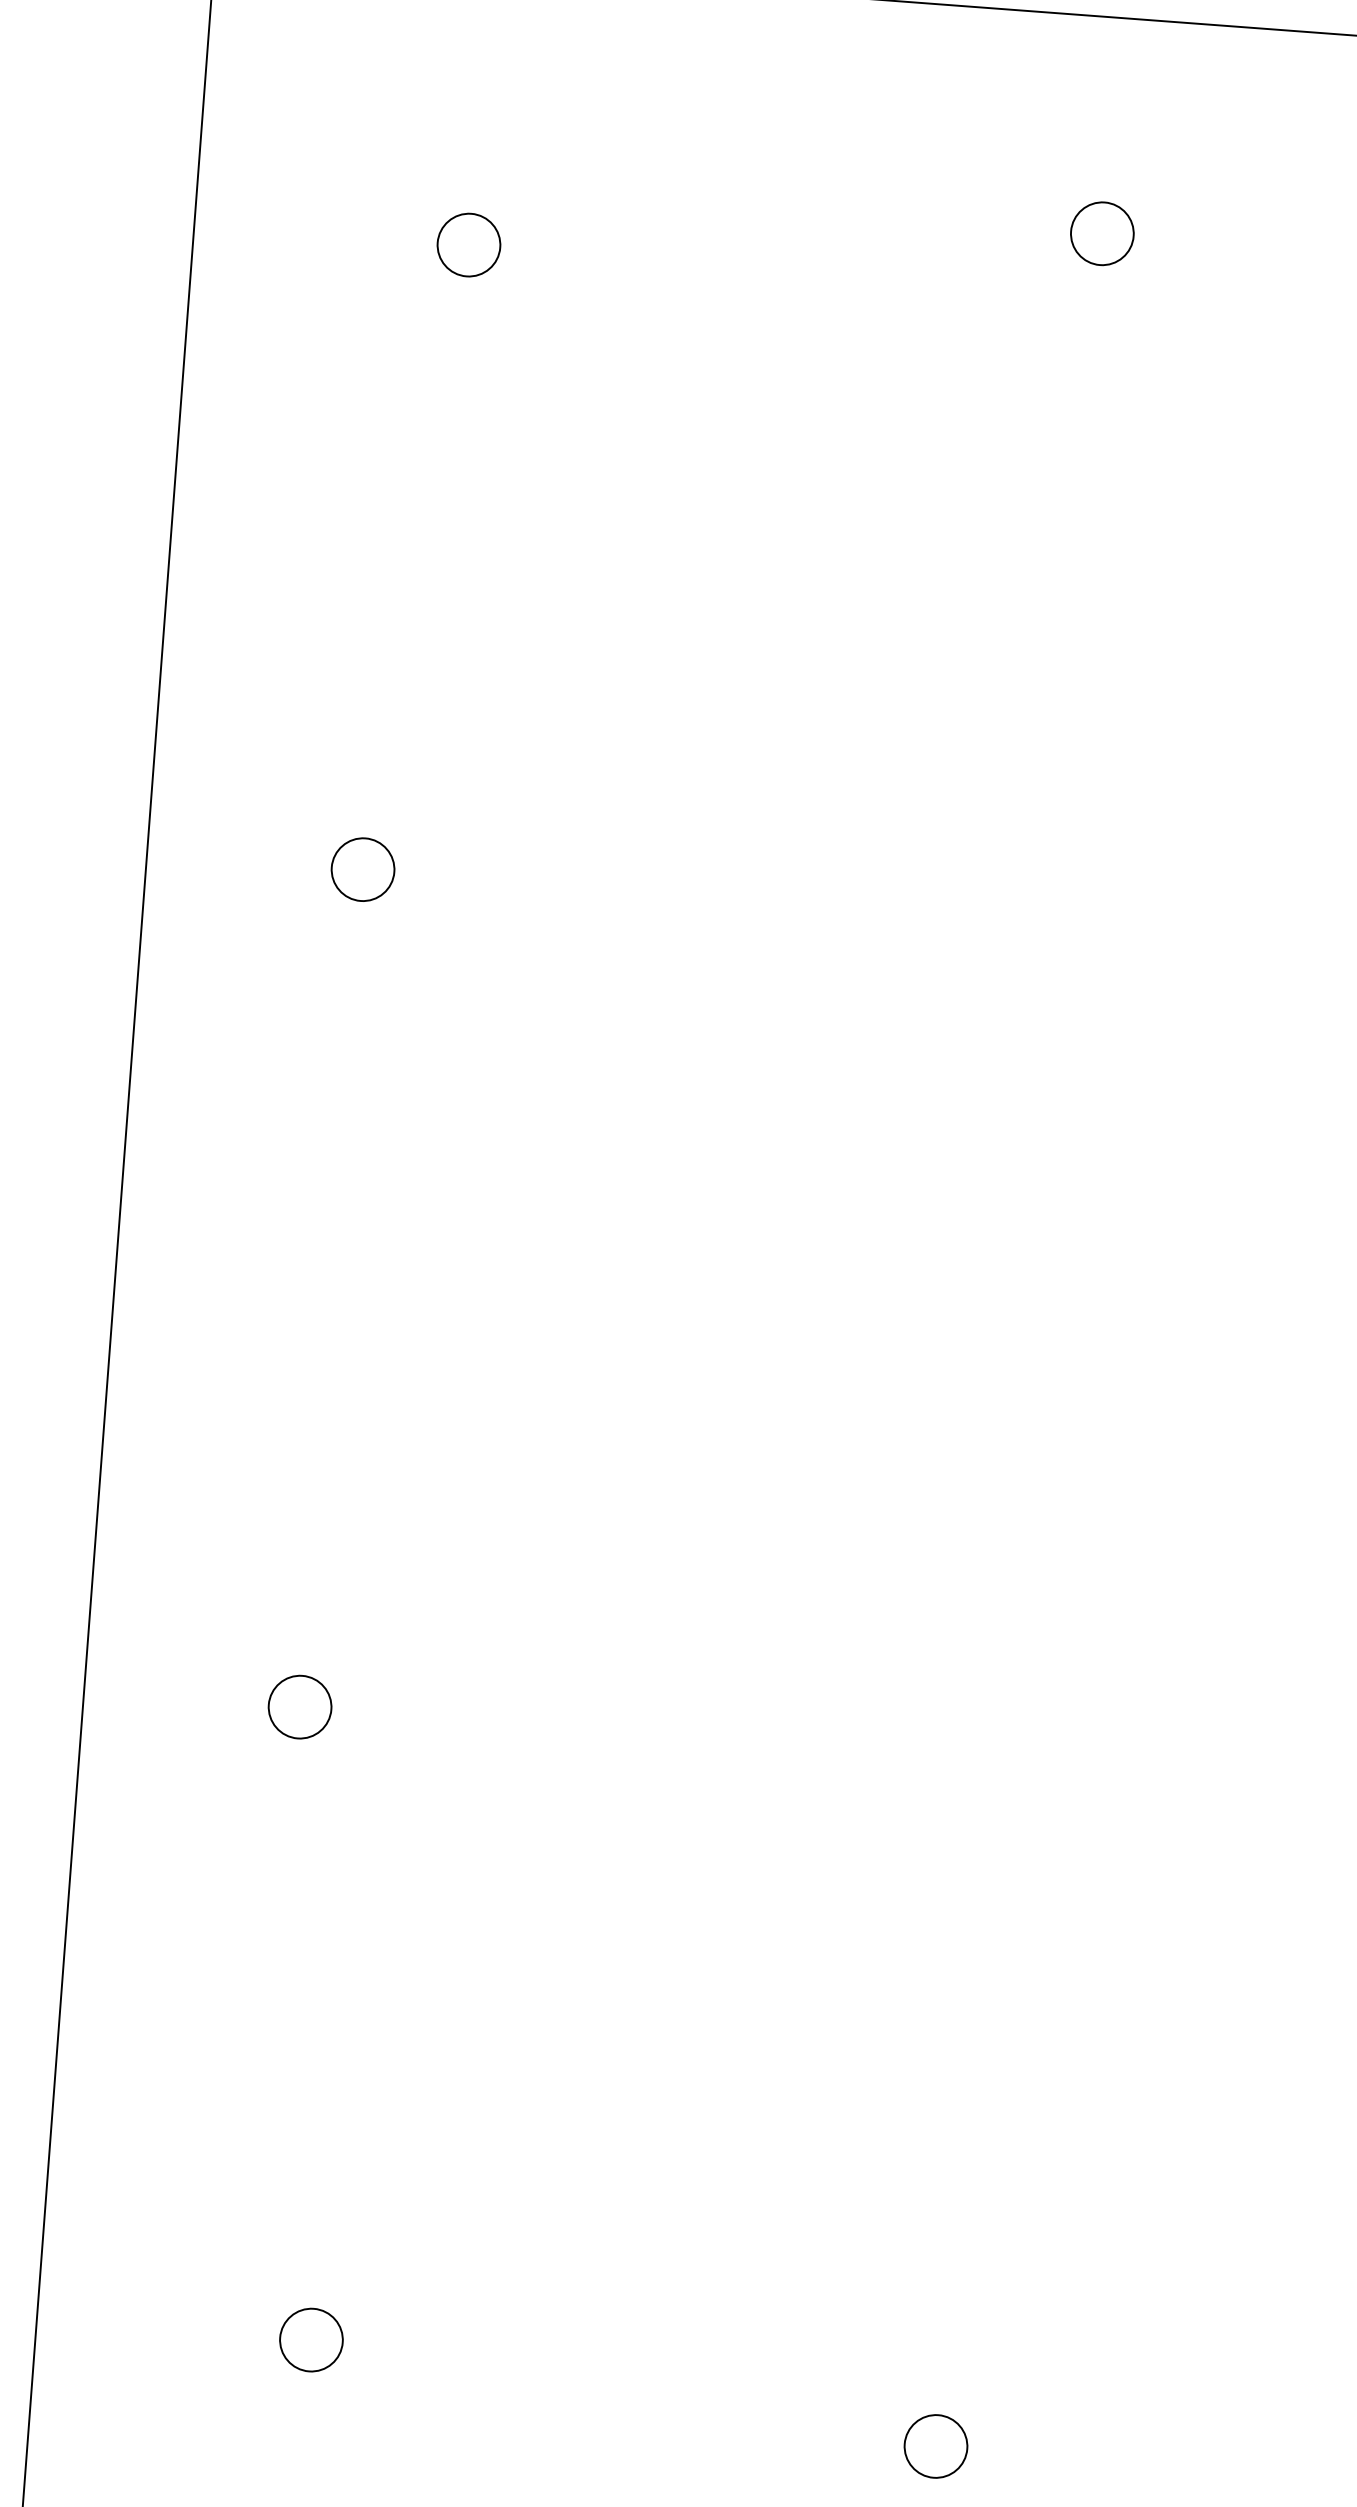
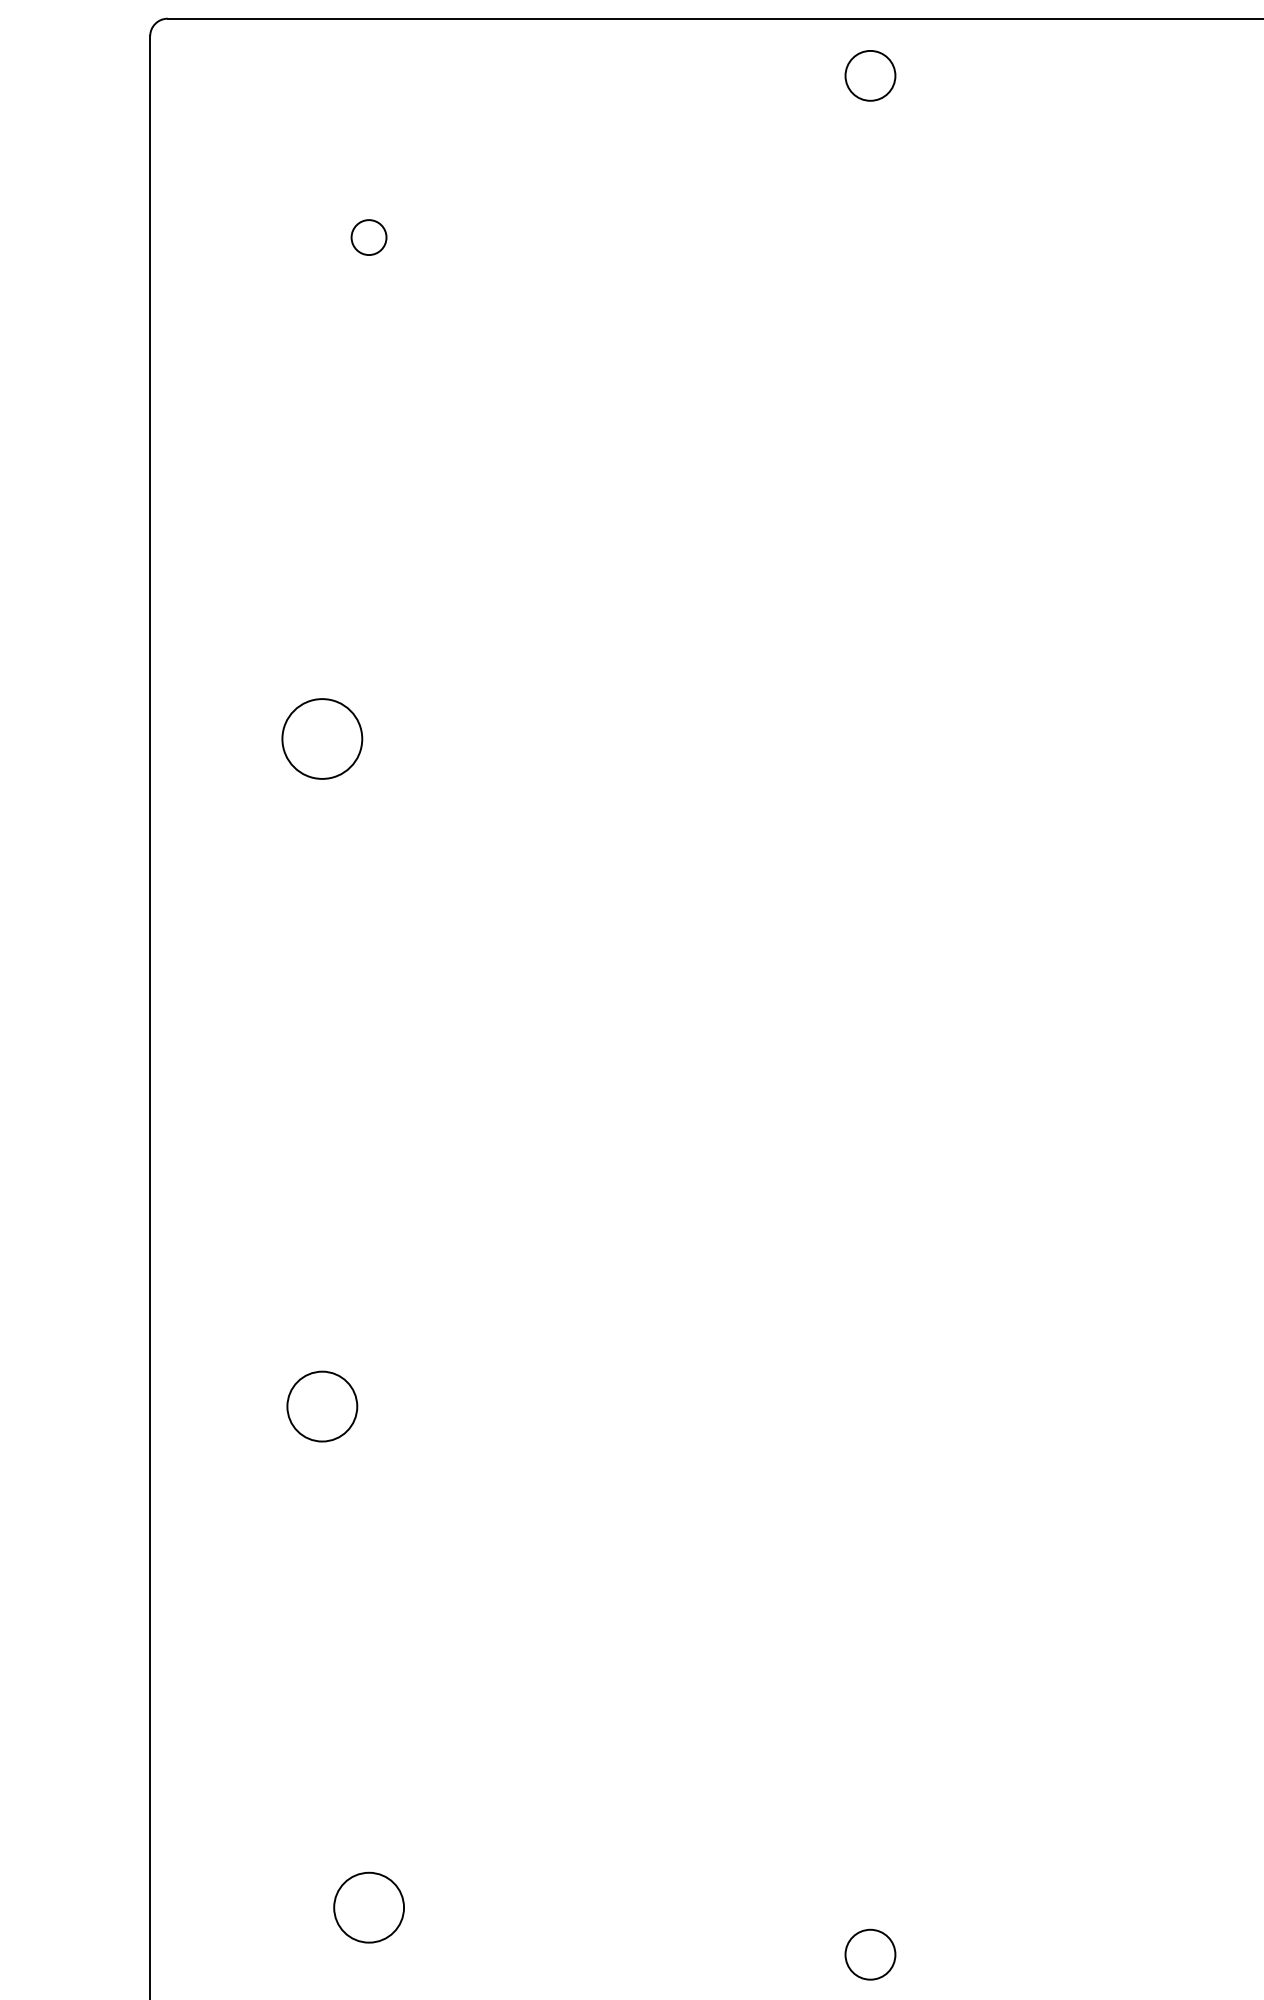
circle: (1102, 233) -> (870, 75), moved
circle: (468, 244) -> (368, 237), size x0.7
circle: (363, 869) -> (322, 738), size x1.6
circle: (300, 1707) -> (322, 1406), size x1.4
circle: (310, 2339) -> (368, 1907), size x1.4

